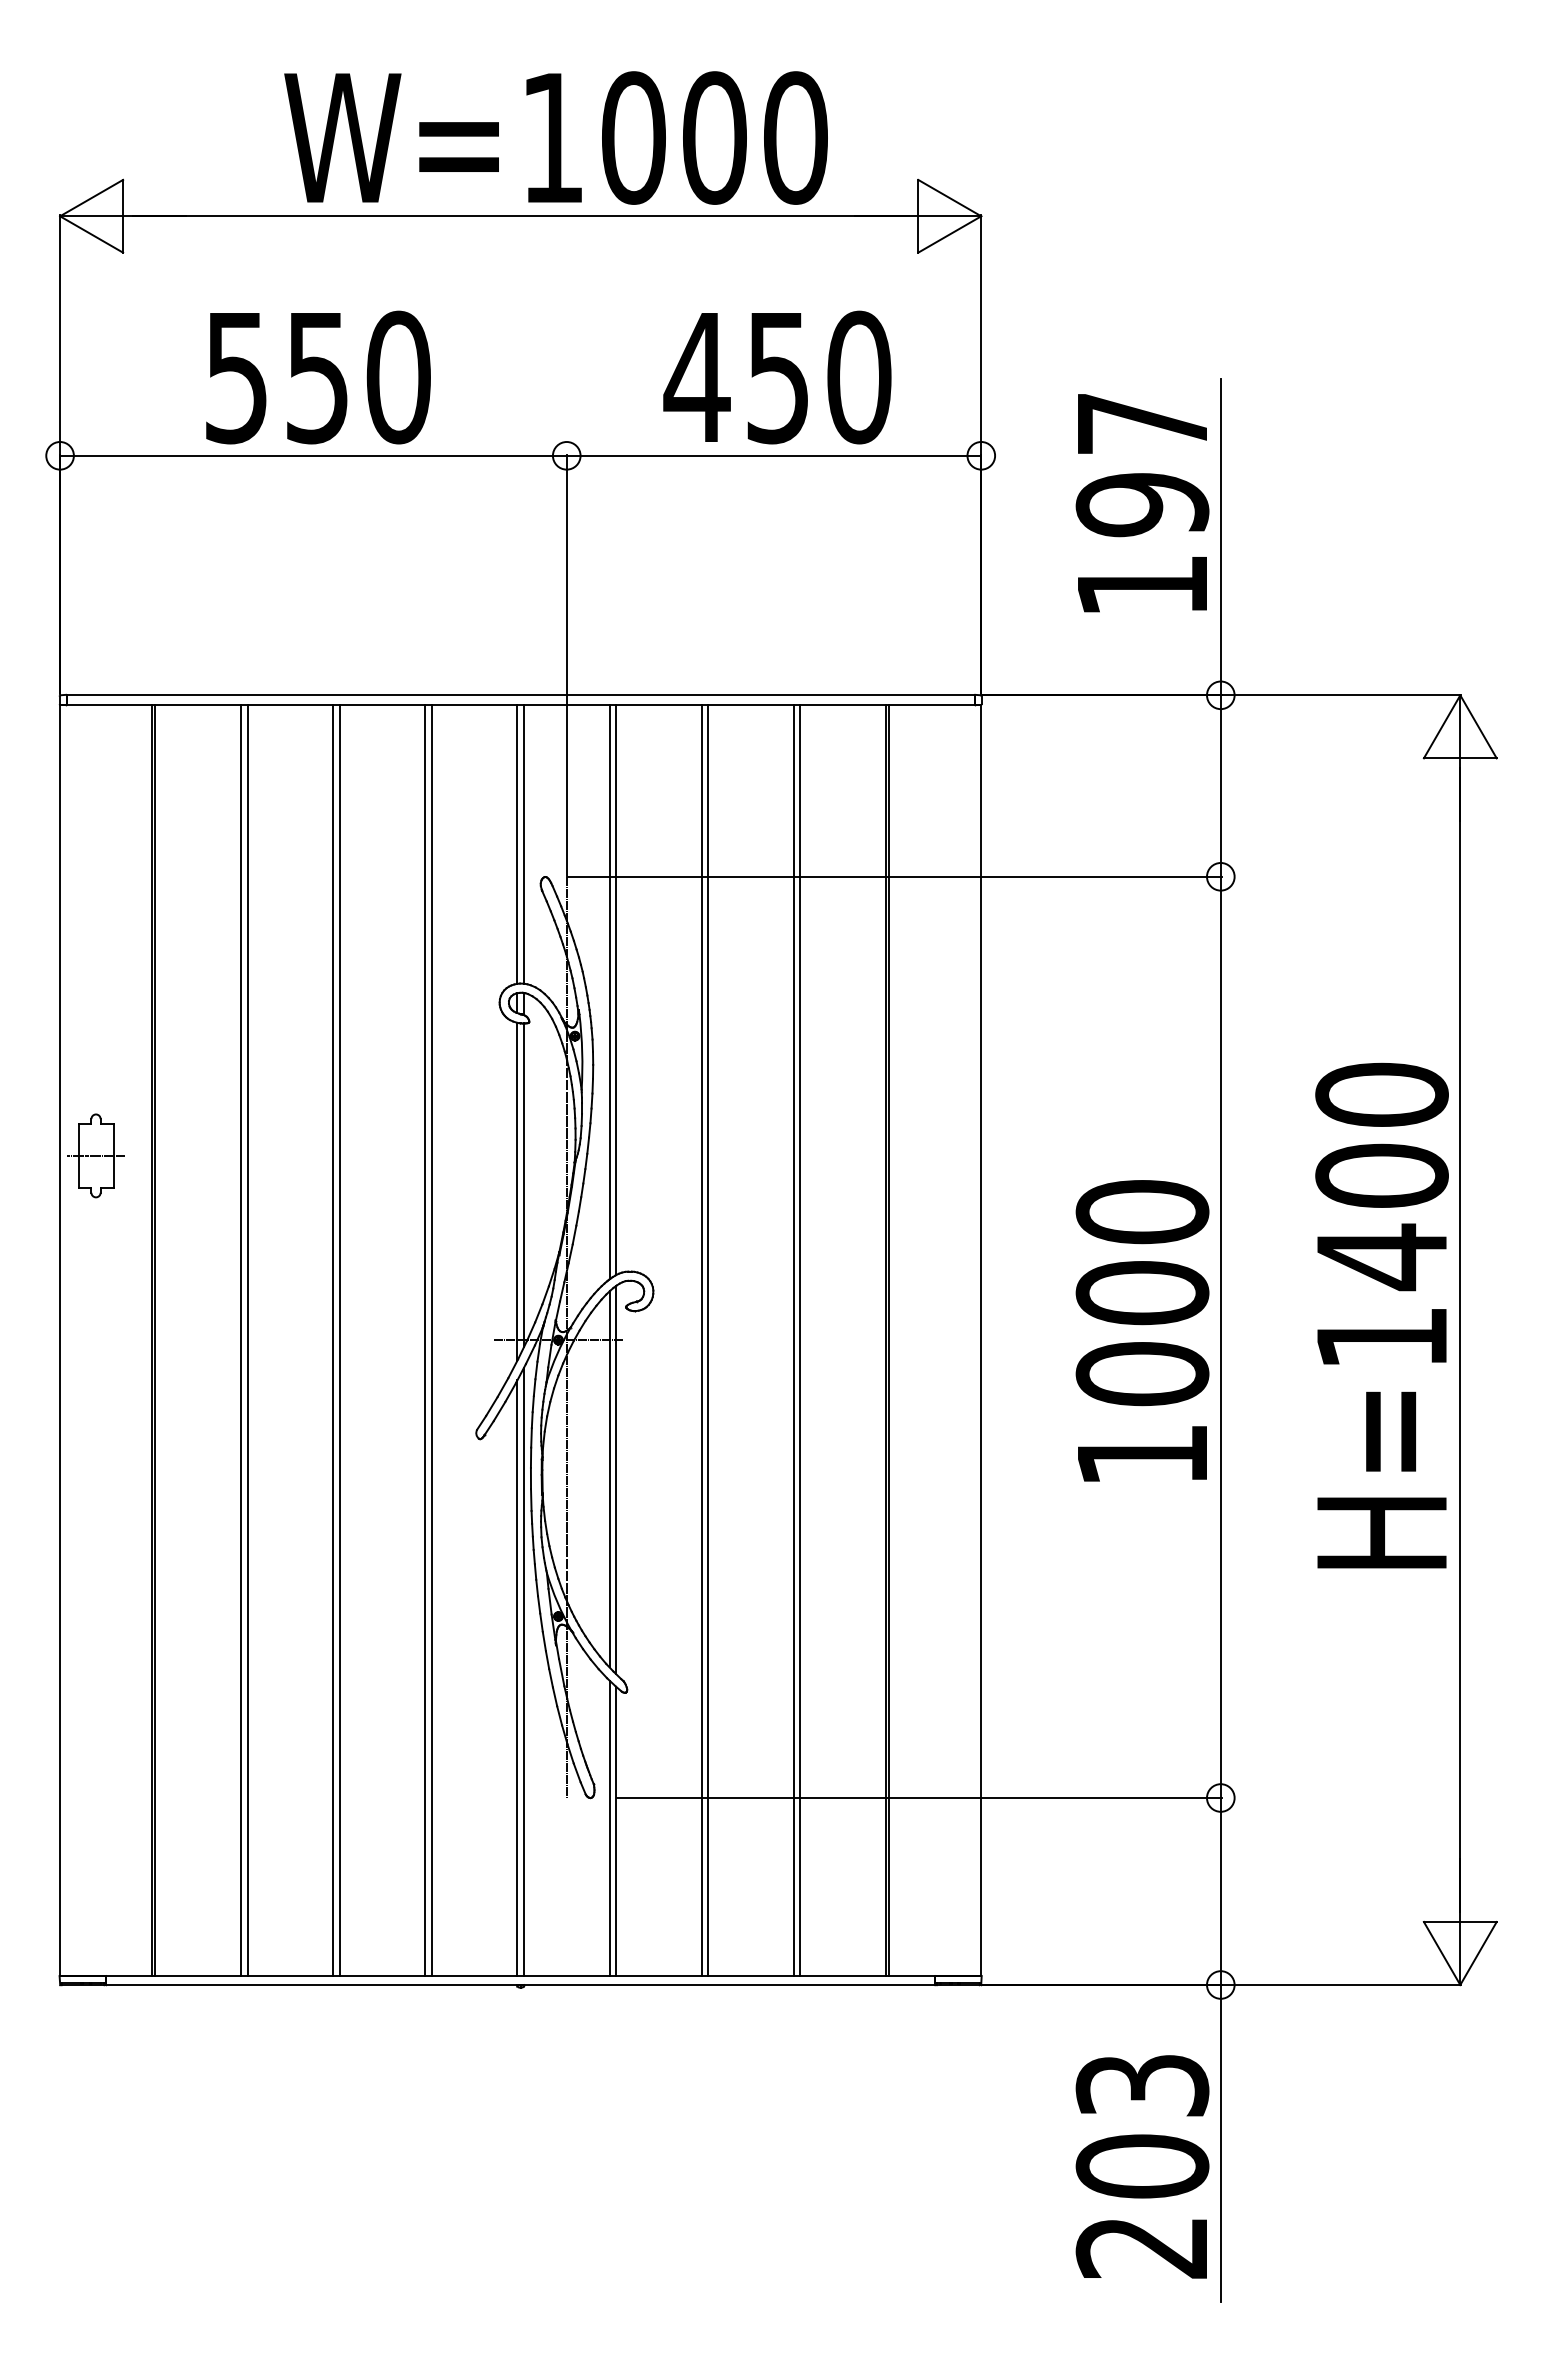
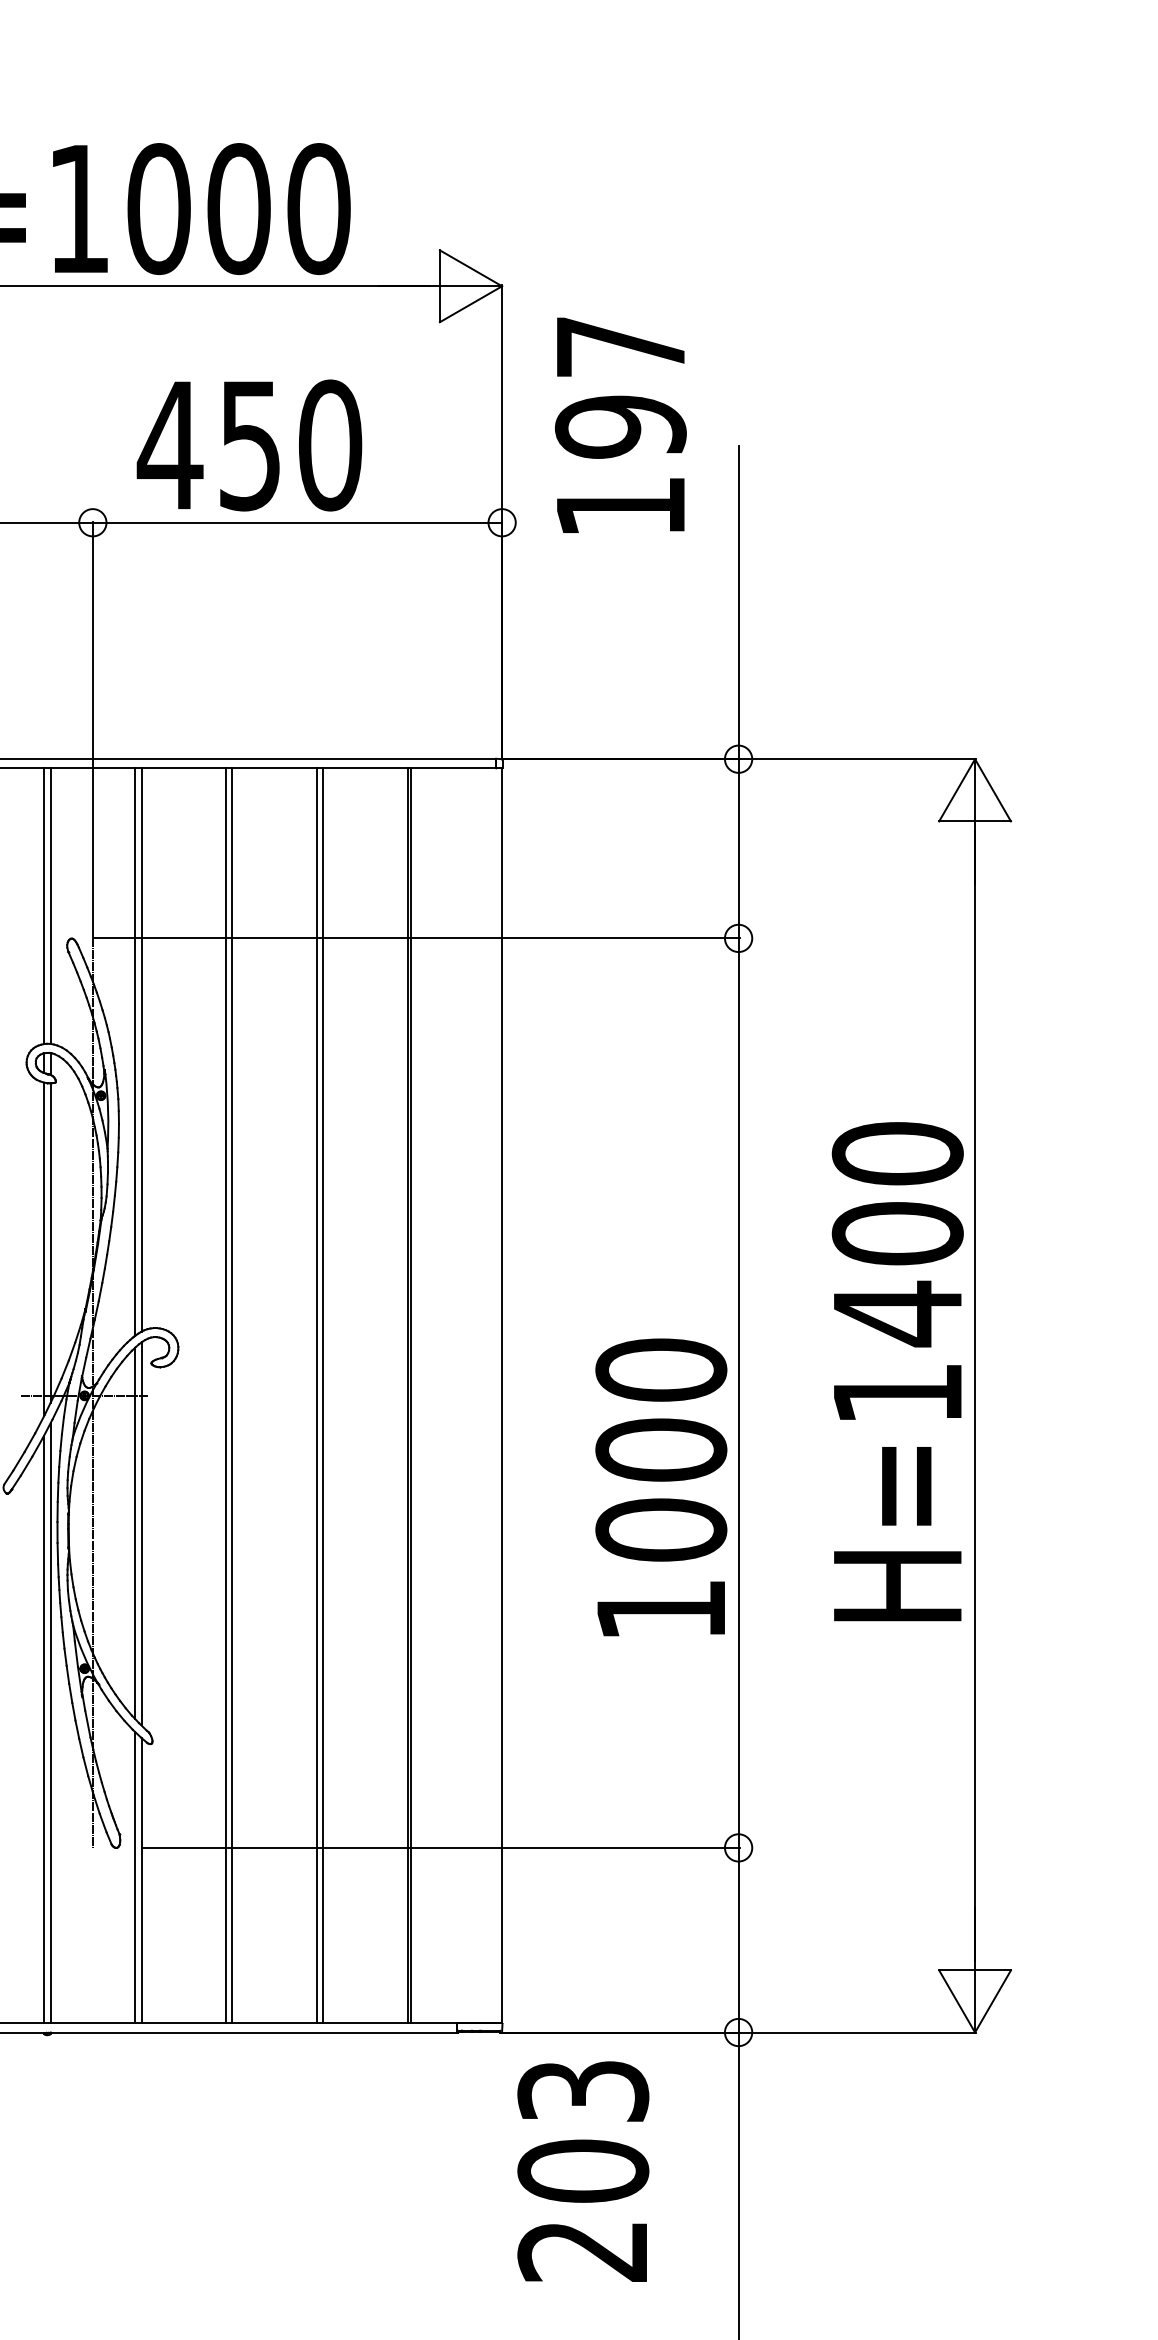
text: (777, 377) -> (249, 445), moved
text: (1142, 503) -> (620, 425), moved
text: (1142, 1330) -> (661, 1487), moved
text: (1142, 2166) -> (583, 2171), moved

